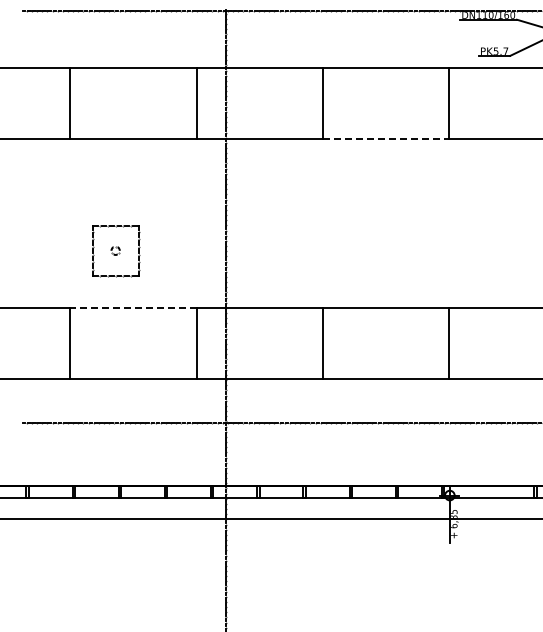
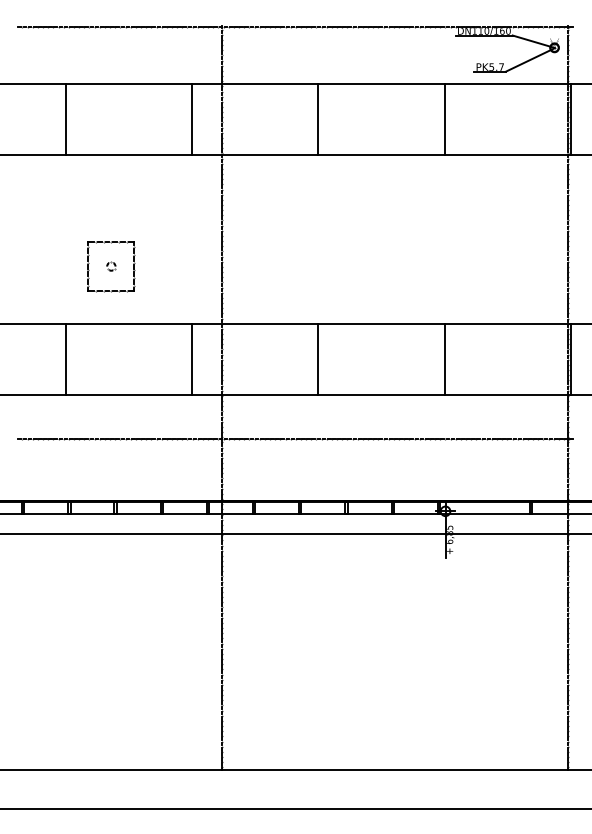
line: (386, 138) -> (382, 154), dashed -> solid
line: (132, 308) -> (128, 324), dashed -> solid

